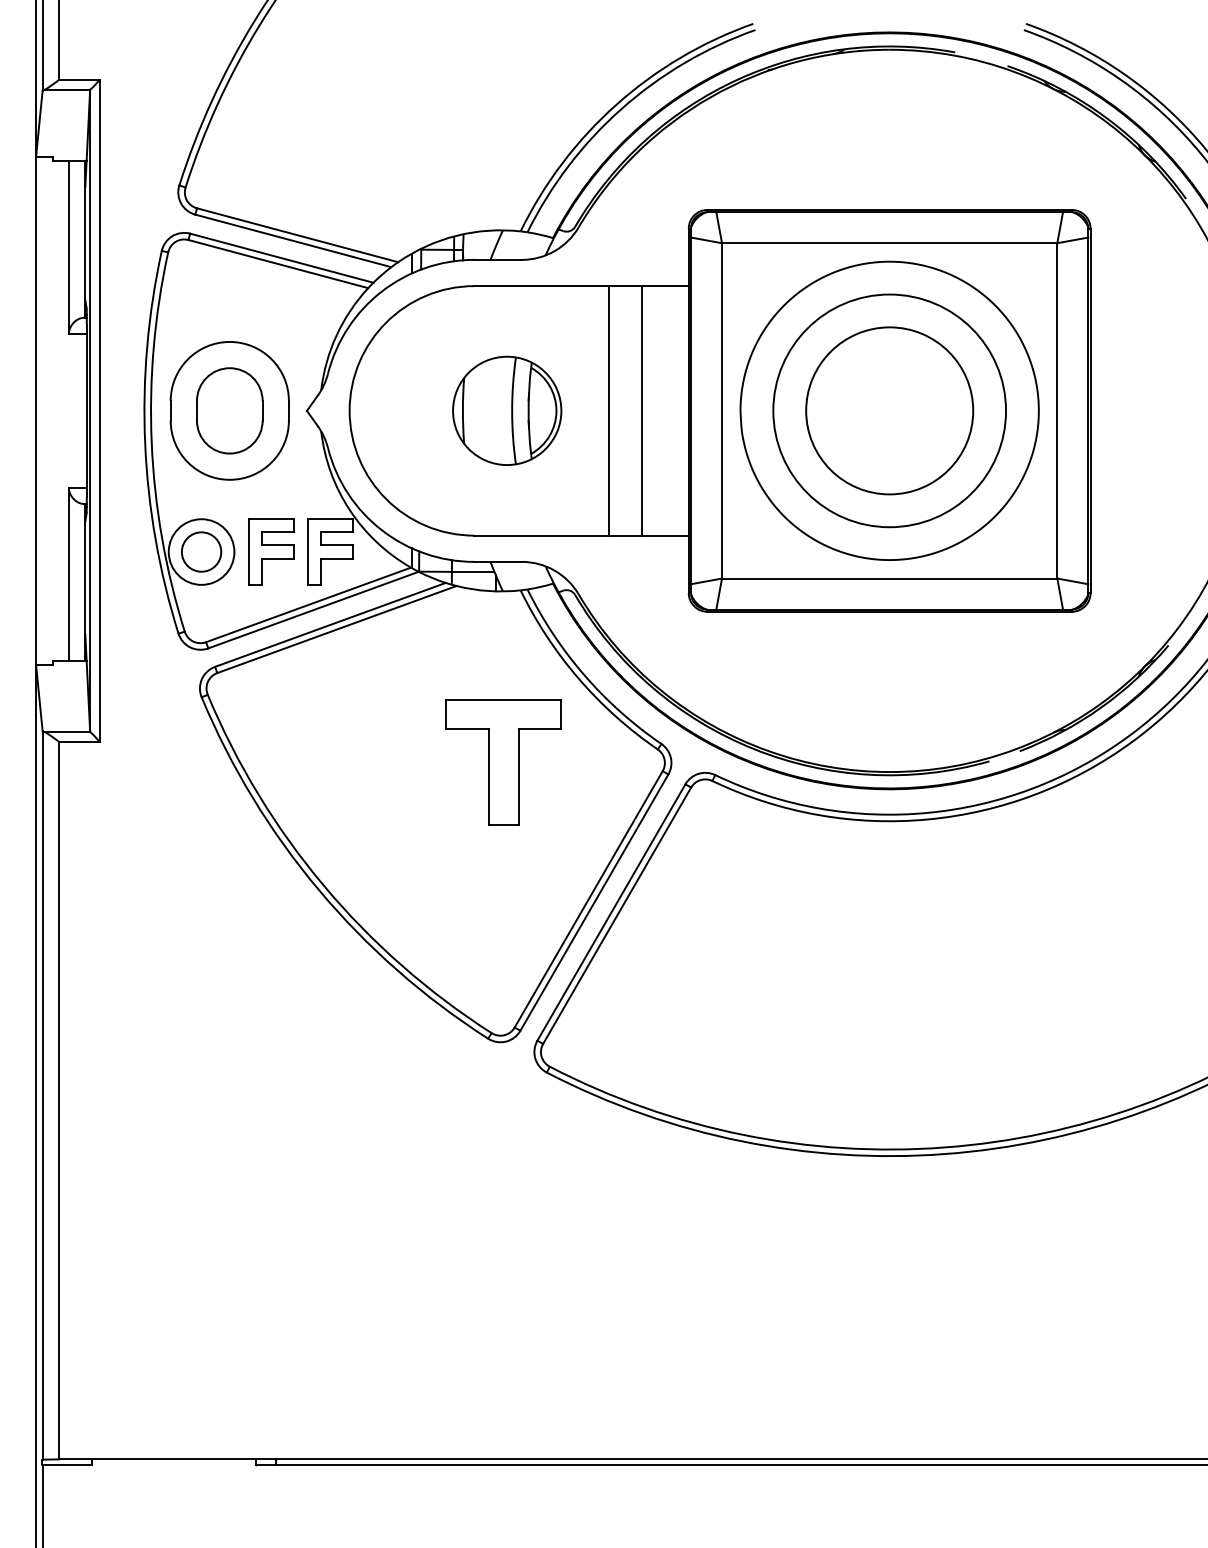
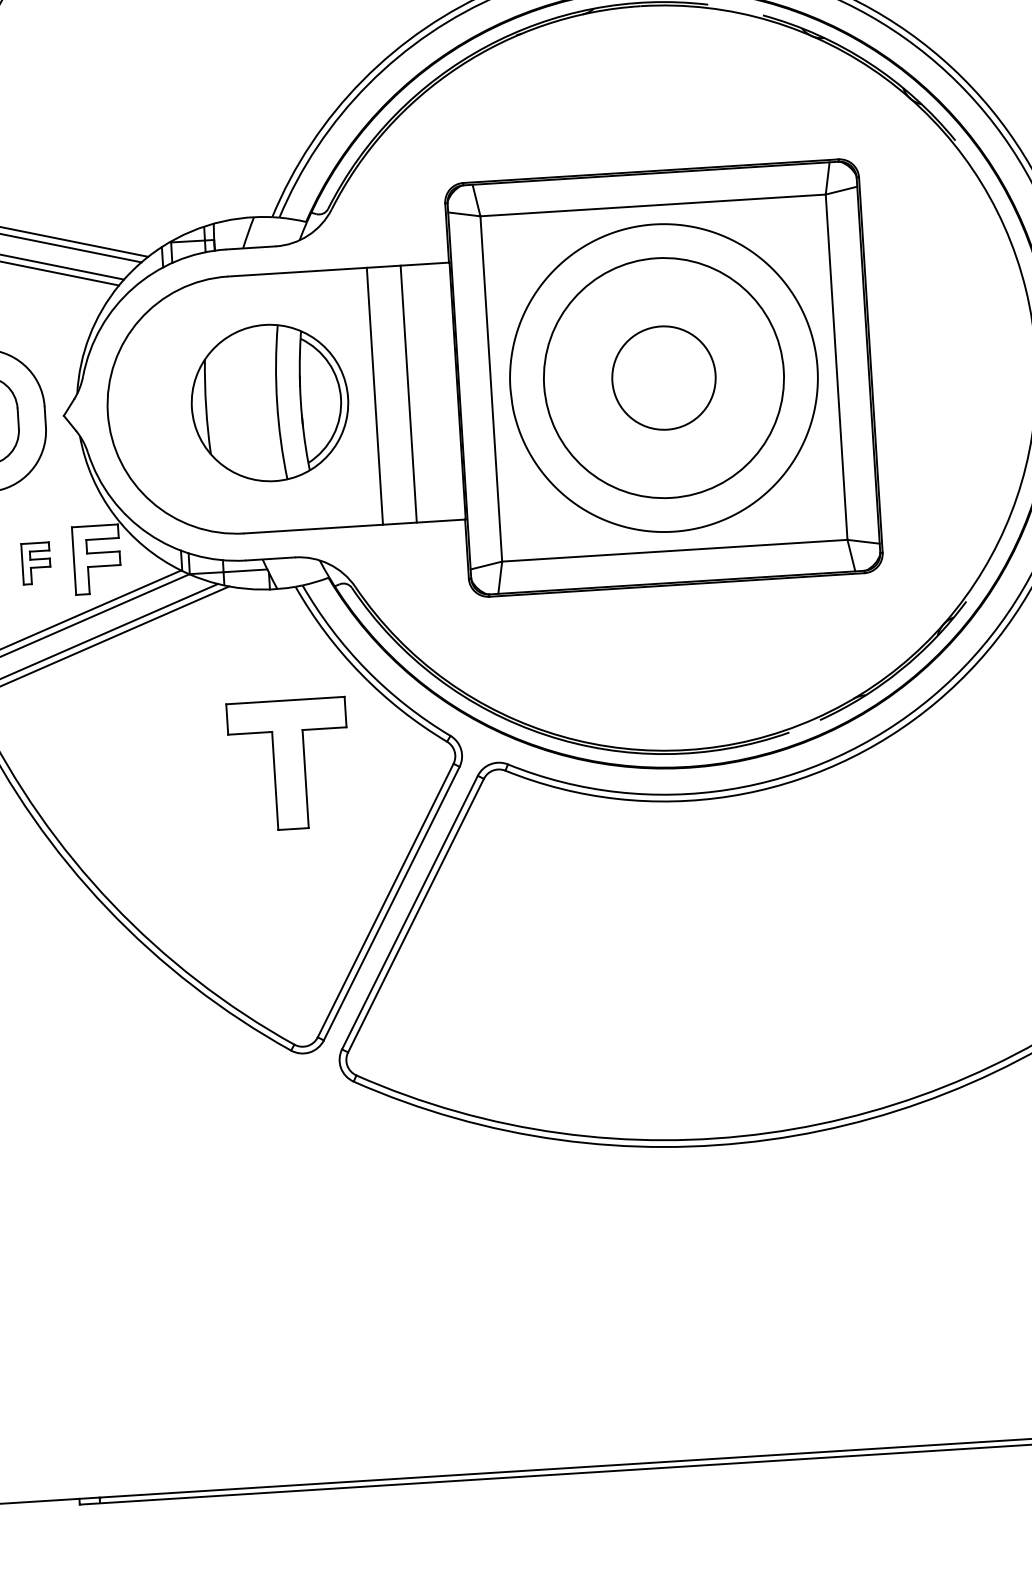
part: (507, 410) -> (270, 402), size x1.4
circle: (889, 410) -> (663, 377), size x0.6
part: (271, 551) -> (36, 562), size x0.6

